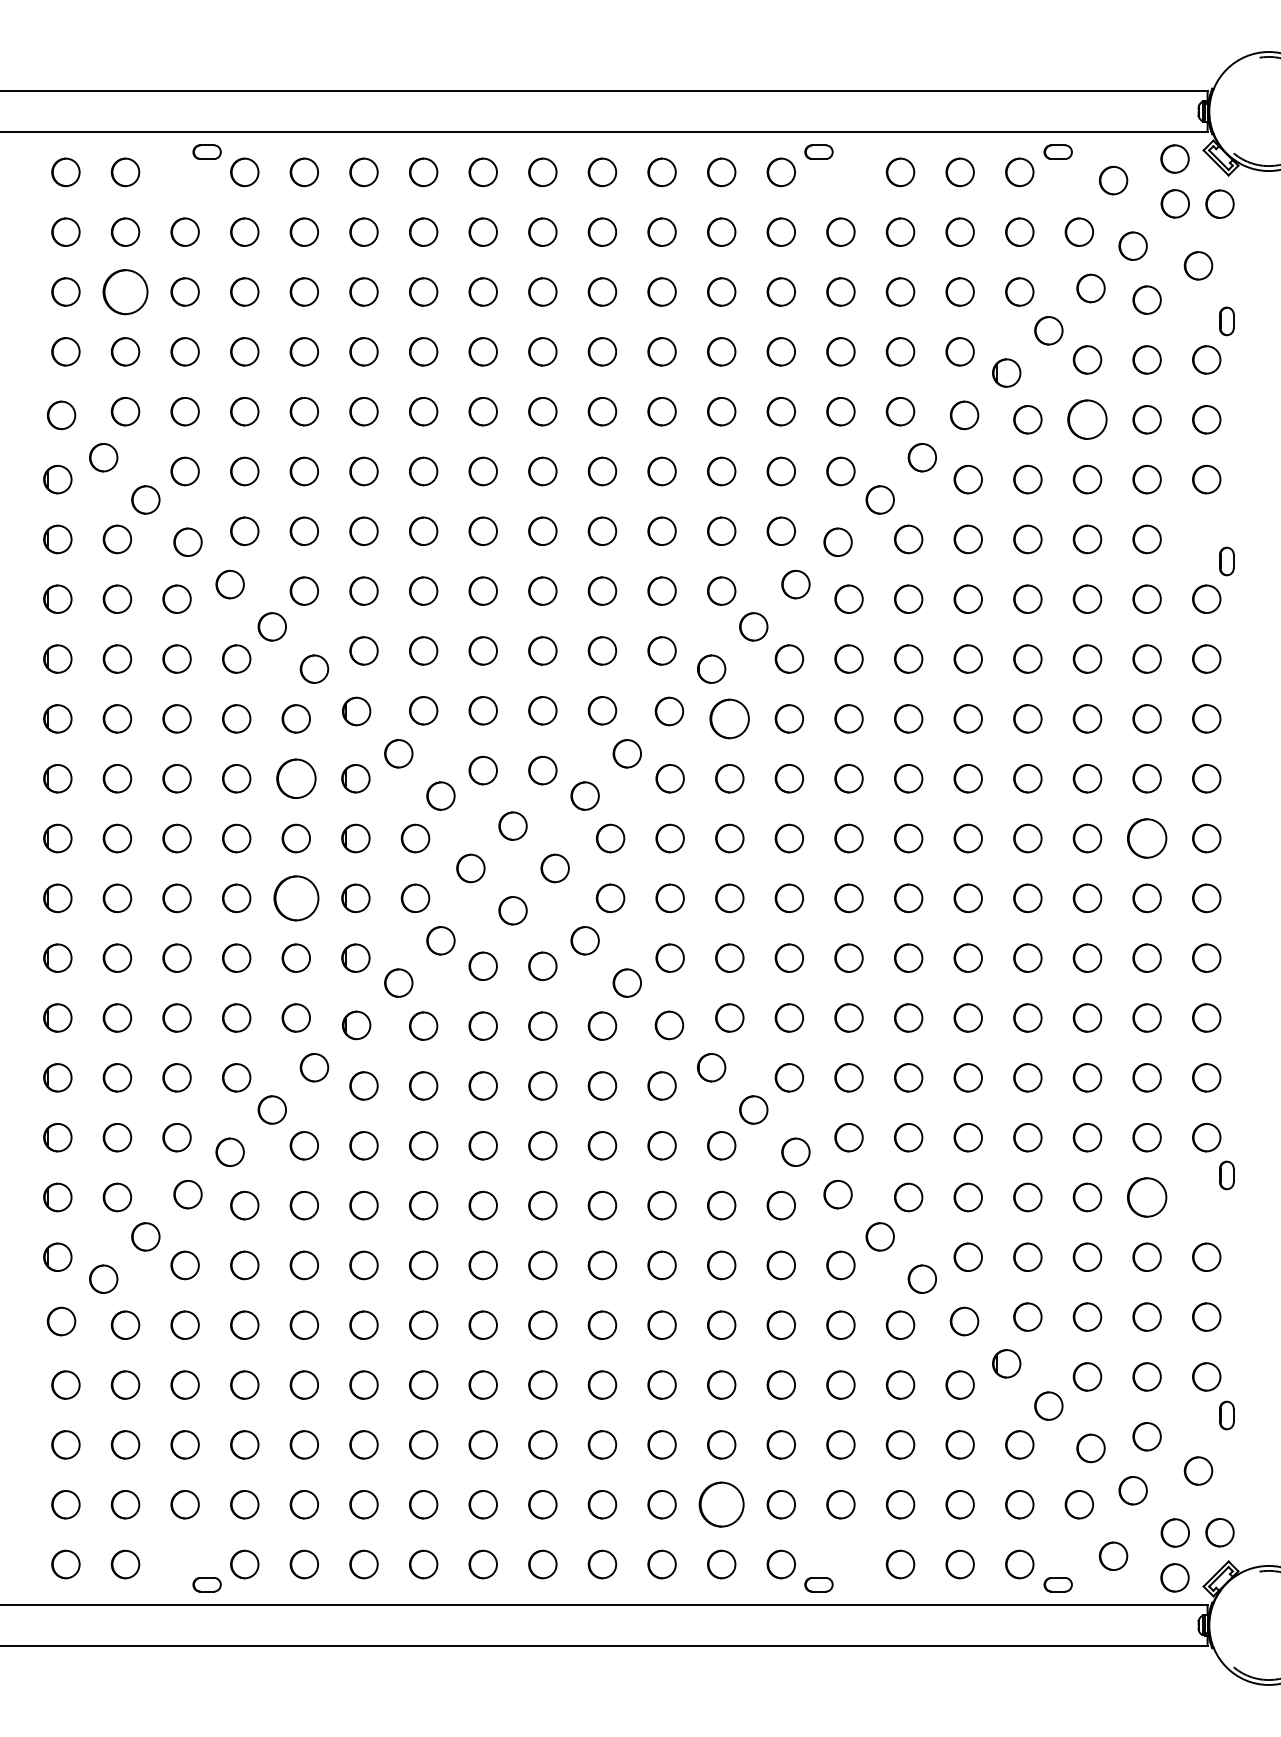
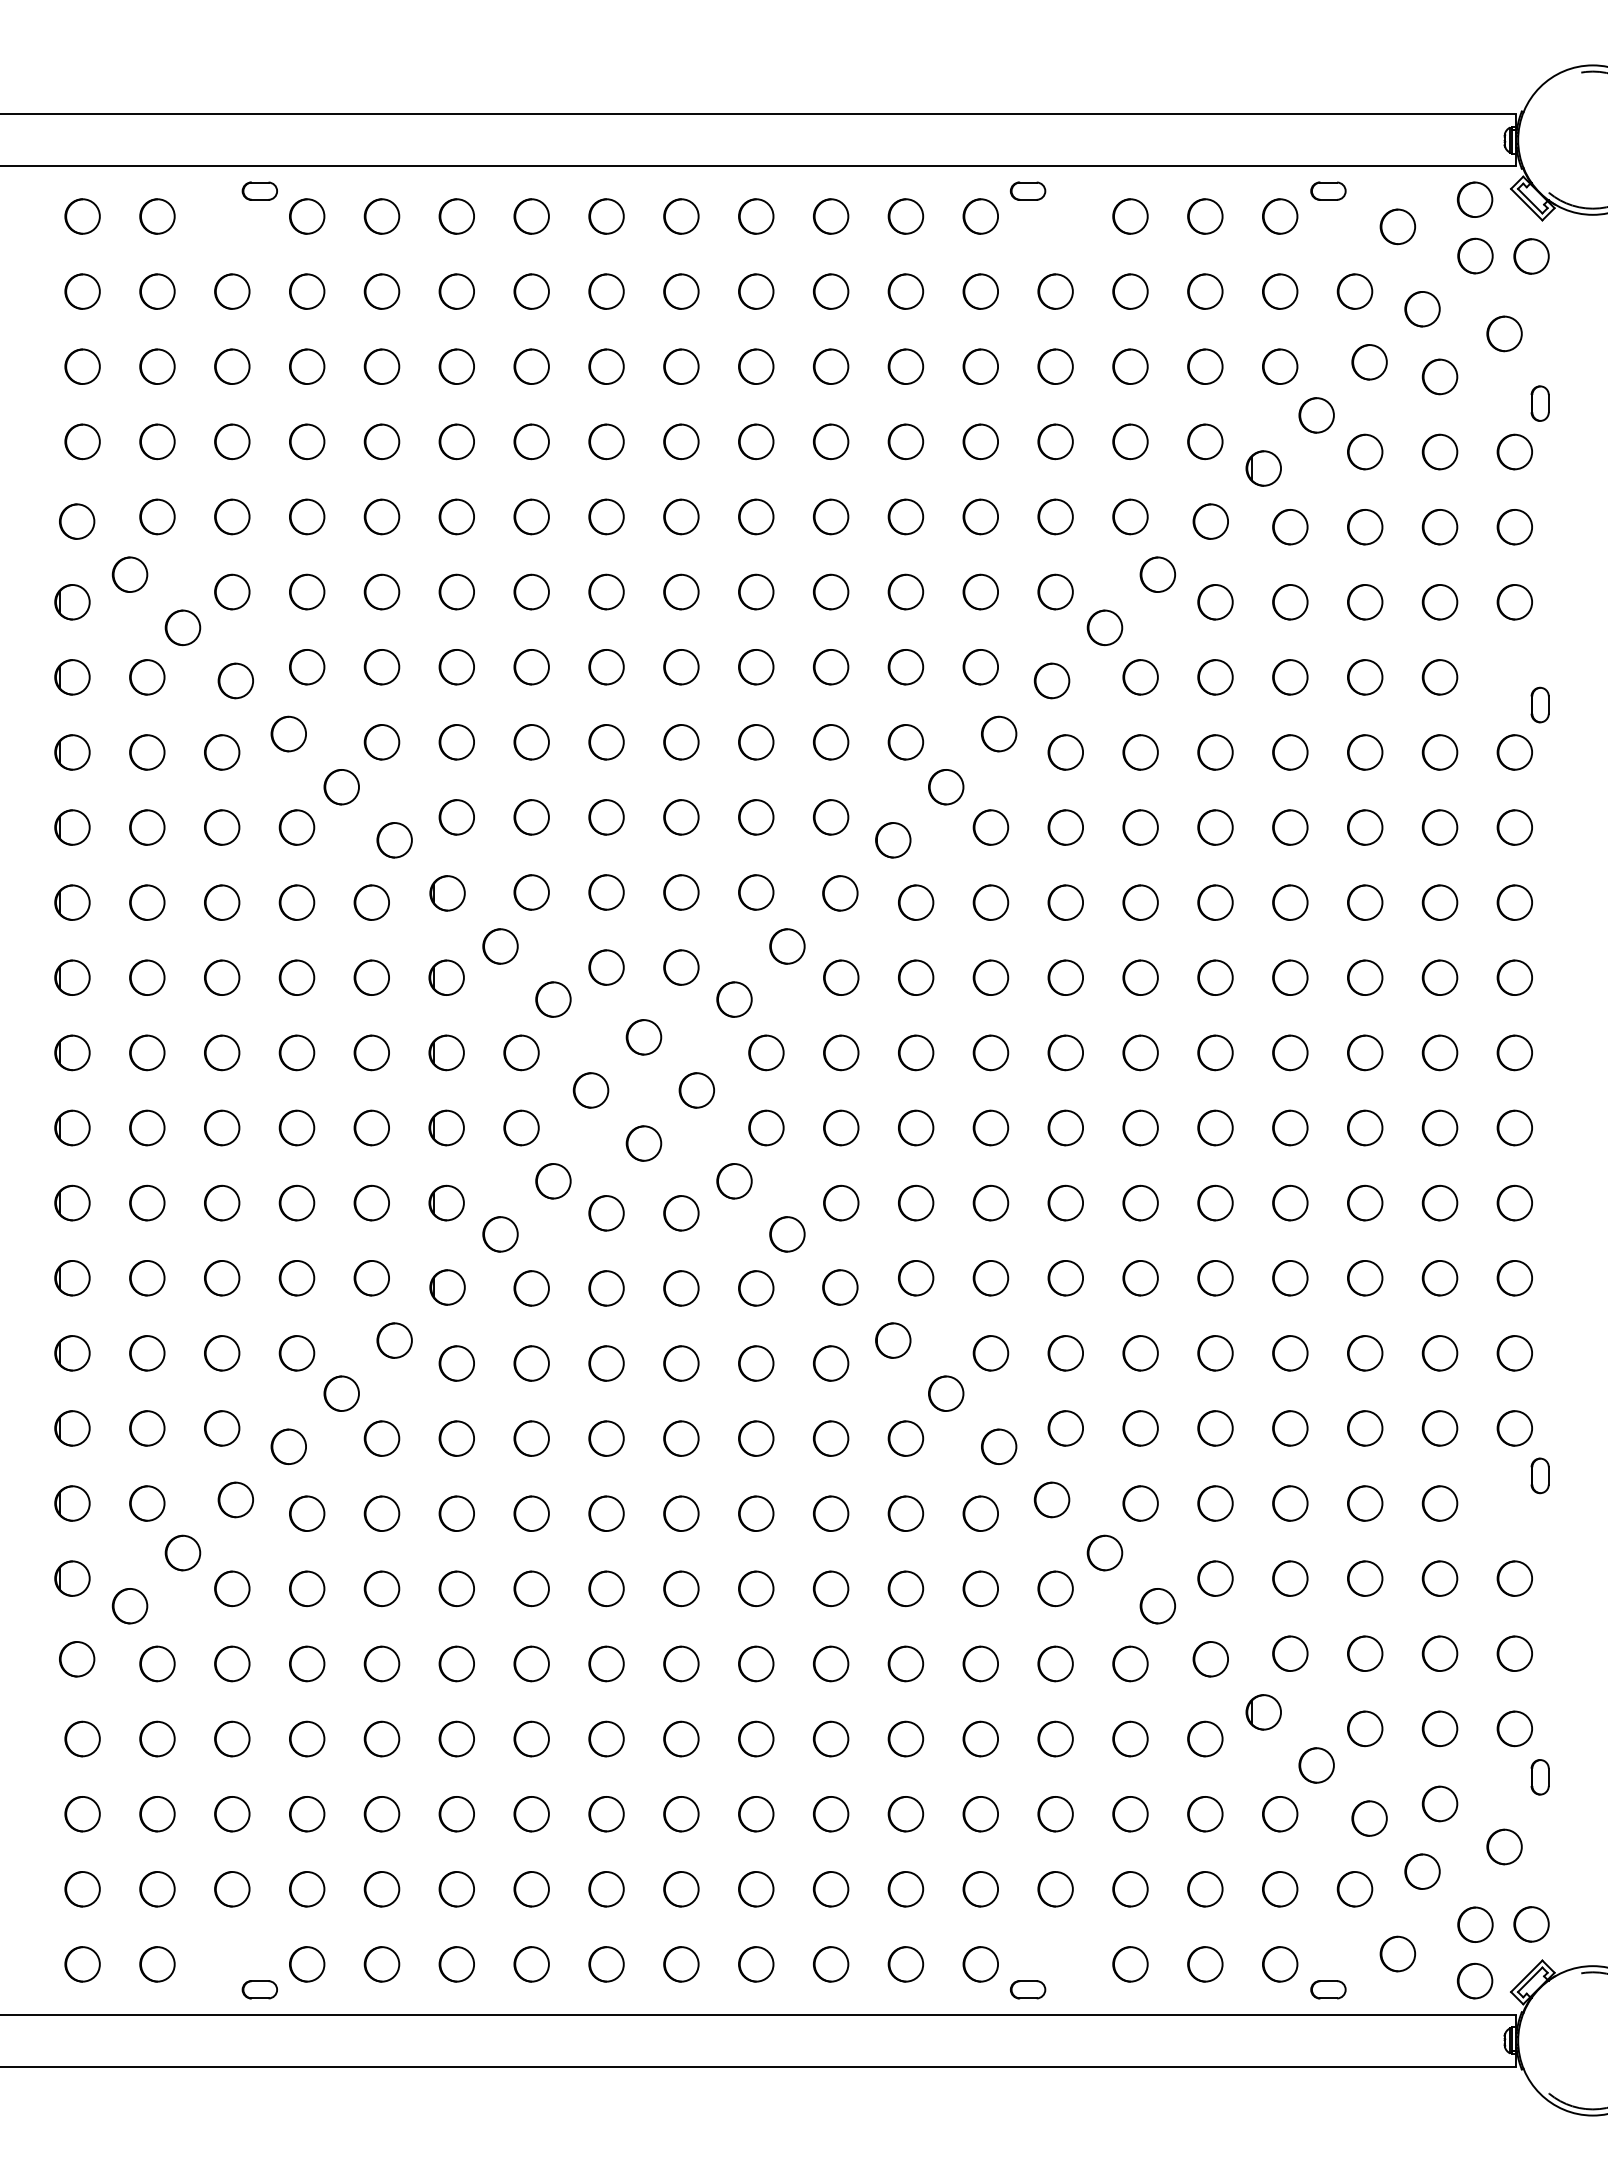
circle: (125, 291) -> (157, 366), size x0.62
circle: (1087, 420) -> (1365, 527), size x0.71
circle: (730, 718) -> (916, 902), size x0.71
circle: (296, 778) -> (371, 977), size x0.71
part: (1146, 838) -> (1439, 1052), size x0.71
part: (296, 897) -> (371, 1127), size x0.62
part: (1146, 1197) -> (1439, 1503), size x0.71
part: (721, 1504) -> (905, 1889), size x0.62

